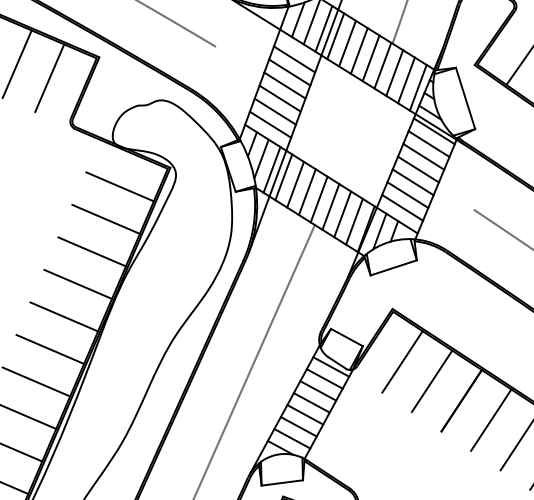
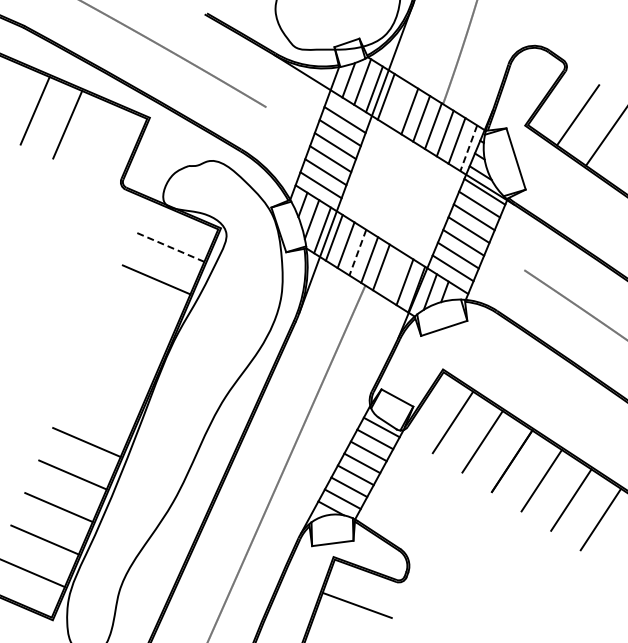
line: (346, 42) -> (397, 103), removed
line: (48, 77) -> (99, 138), removed
line: (417, 87) -> (468, 148), solid -> dashed
line: (119, 186) -> (170, 247), solid -> dashed
line: (306, 192) -> (357, 253), solid -> dashed
line: (341, 213) -> (392, 274), removed
line: (91, 250) -> (142, 311), removed
line: (77, 283) -> (128, 344), removed
line: (63, 315) -> (114, 376), removed
line: (49, 348) -> (100, 409), removed

